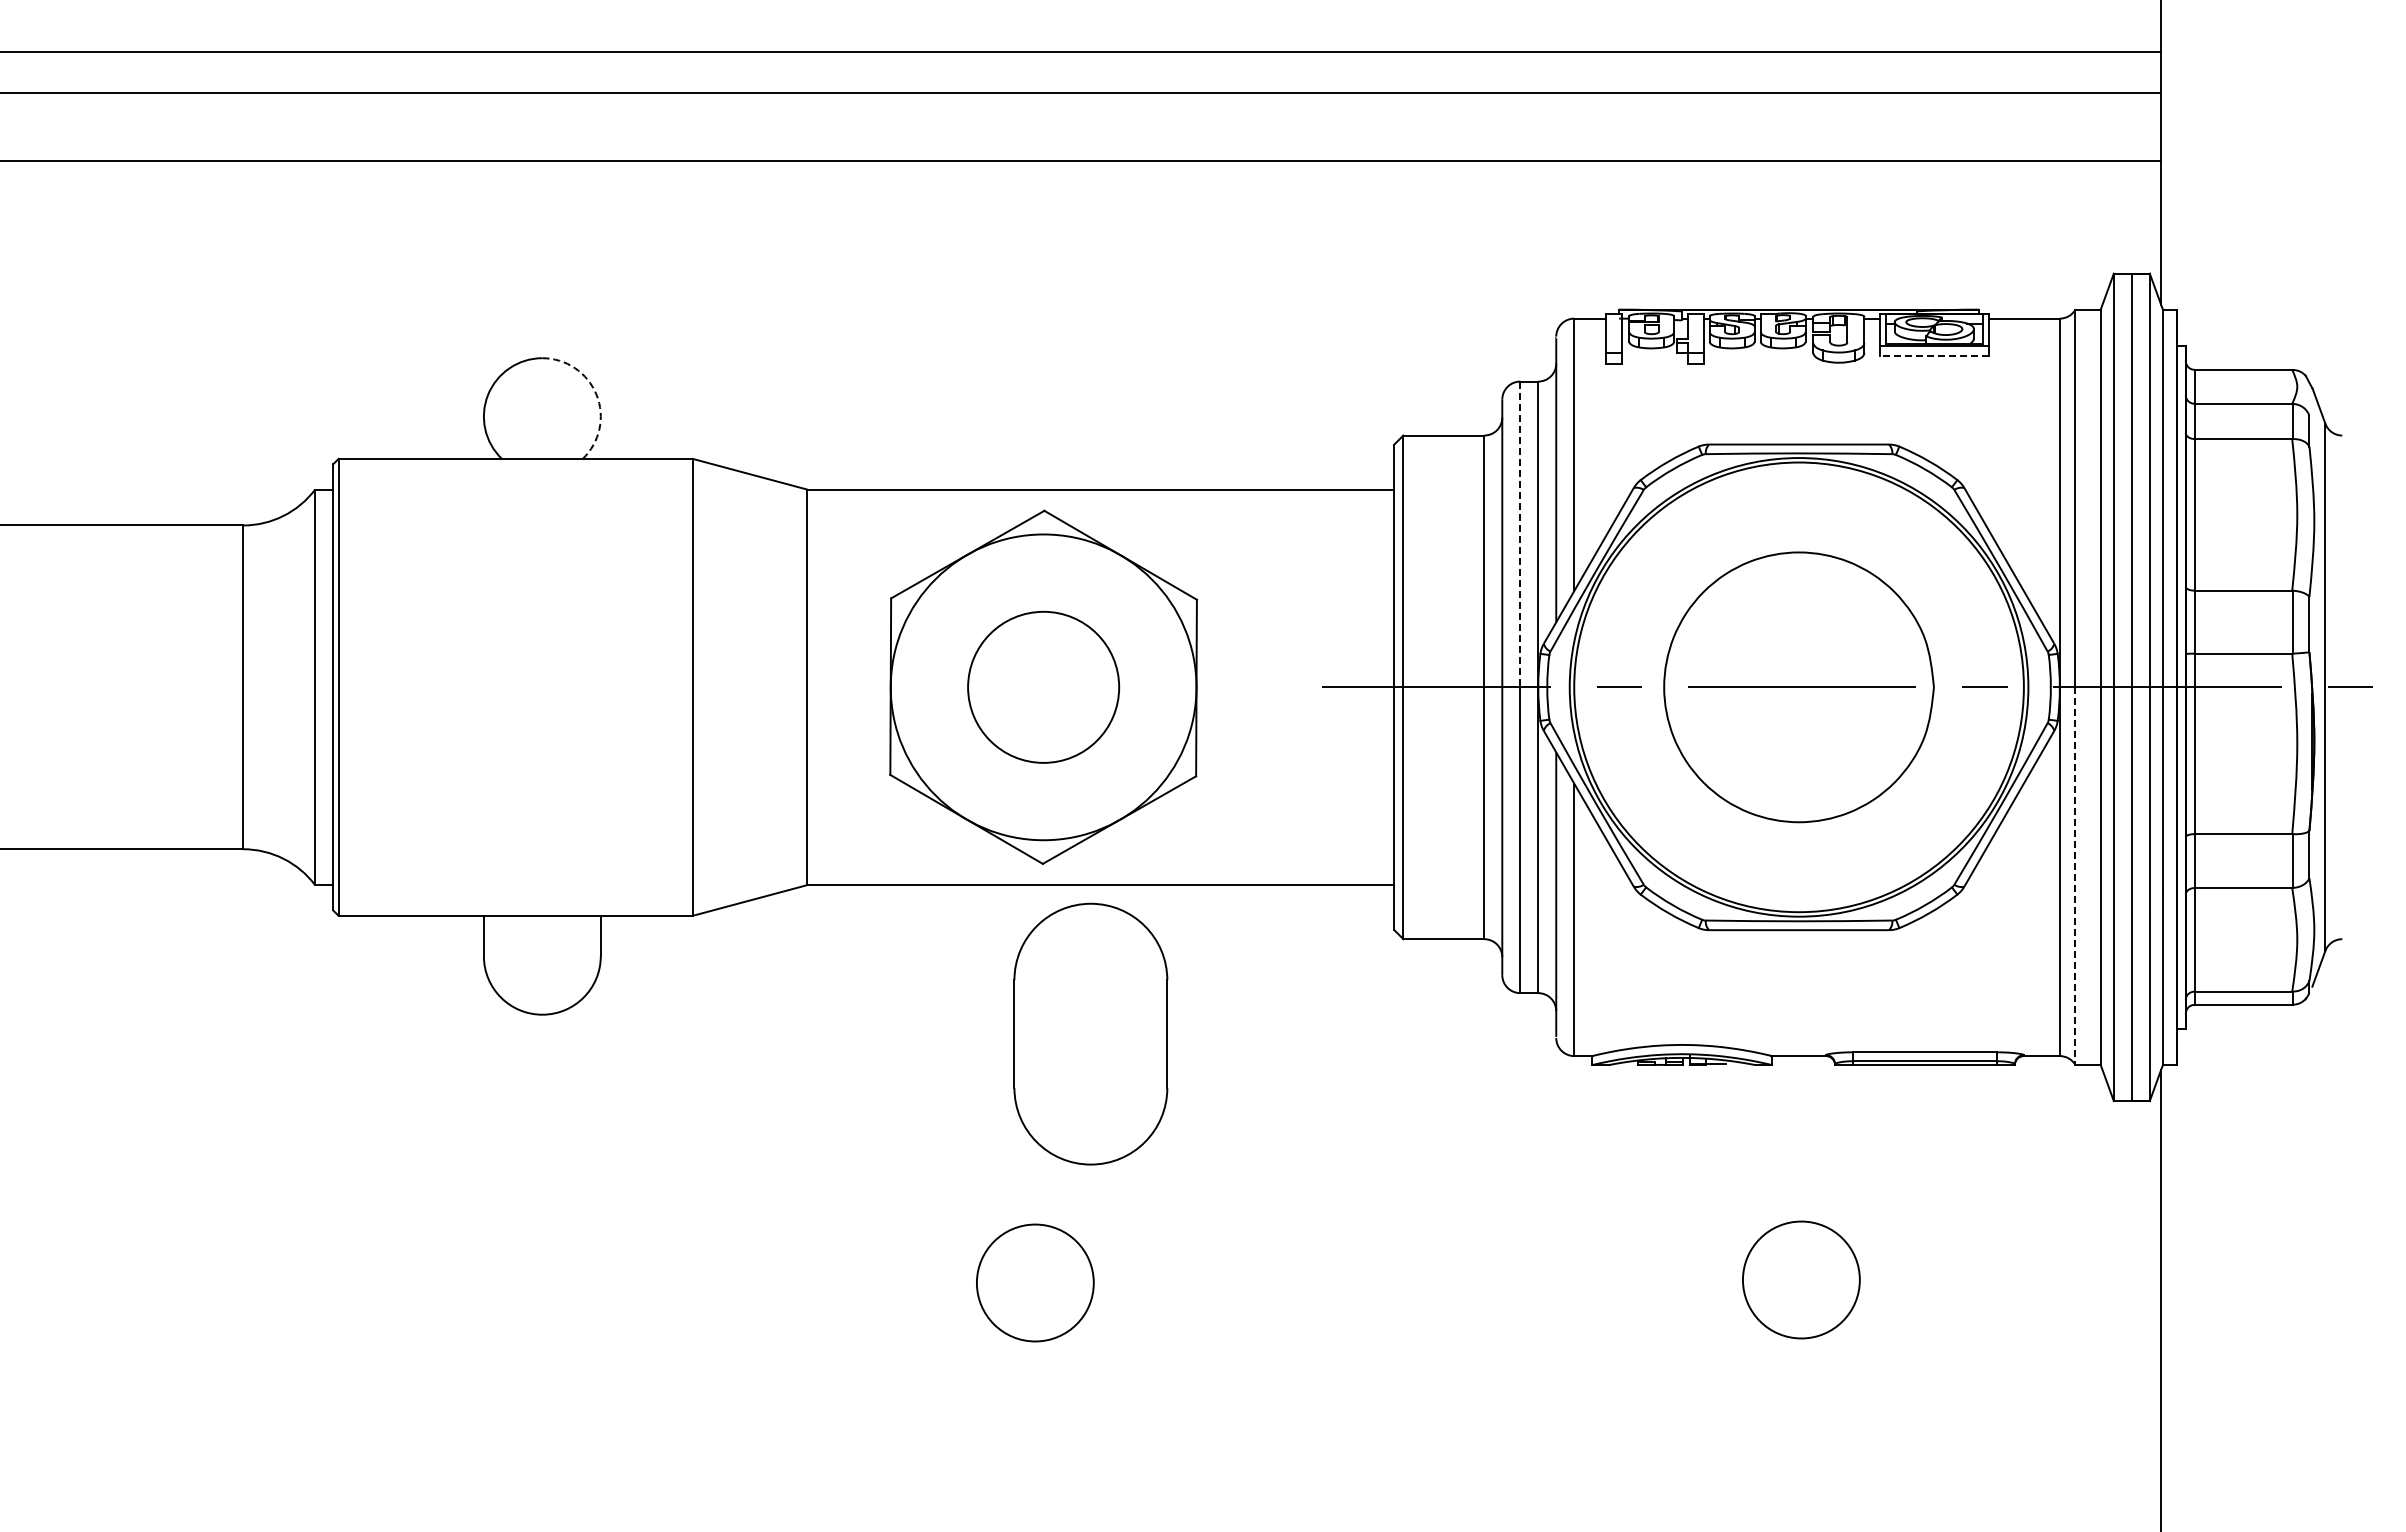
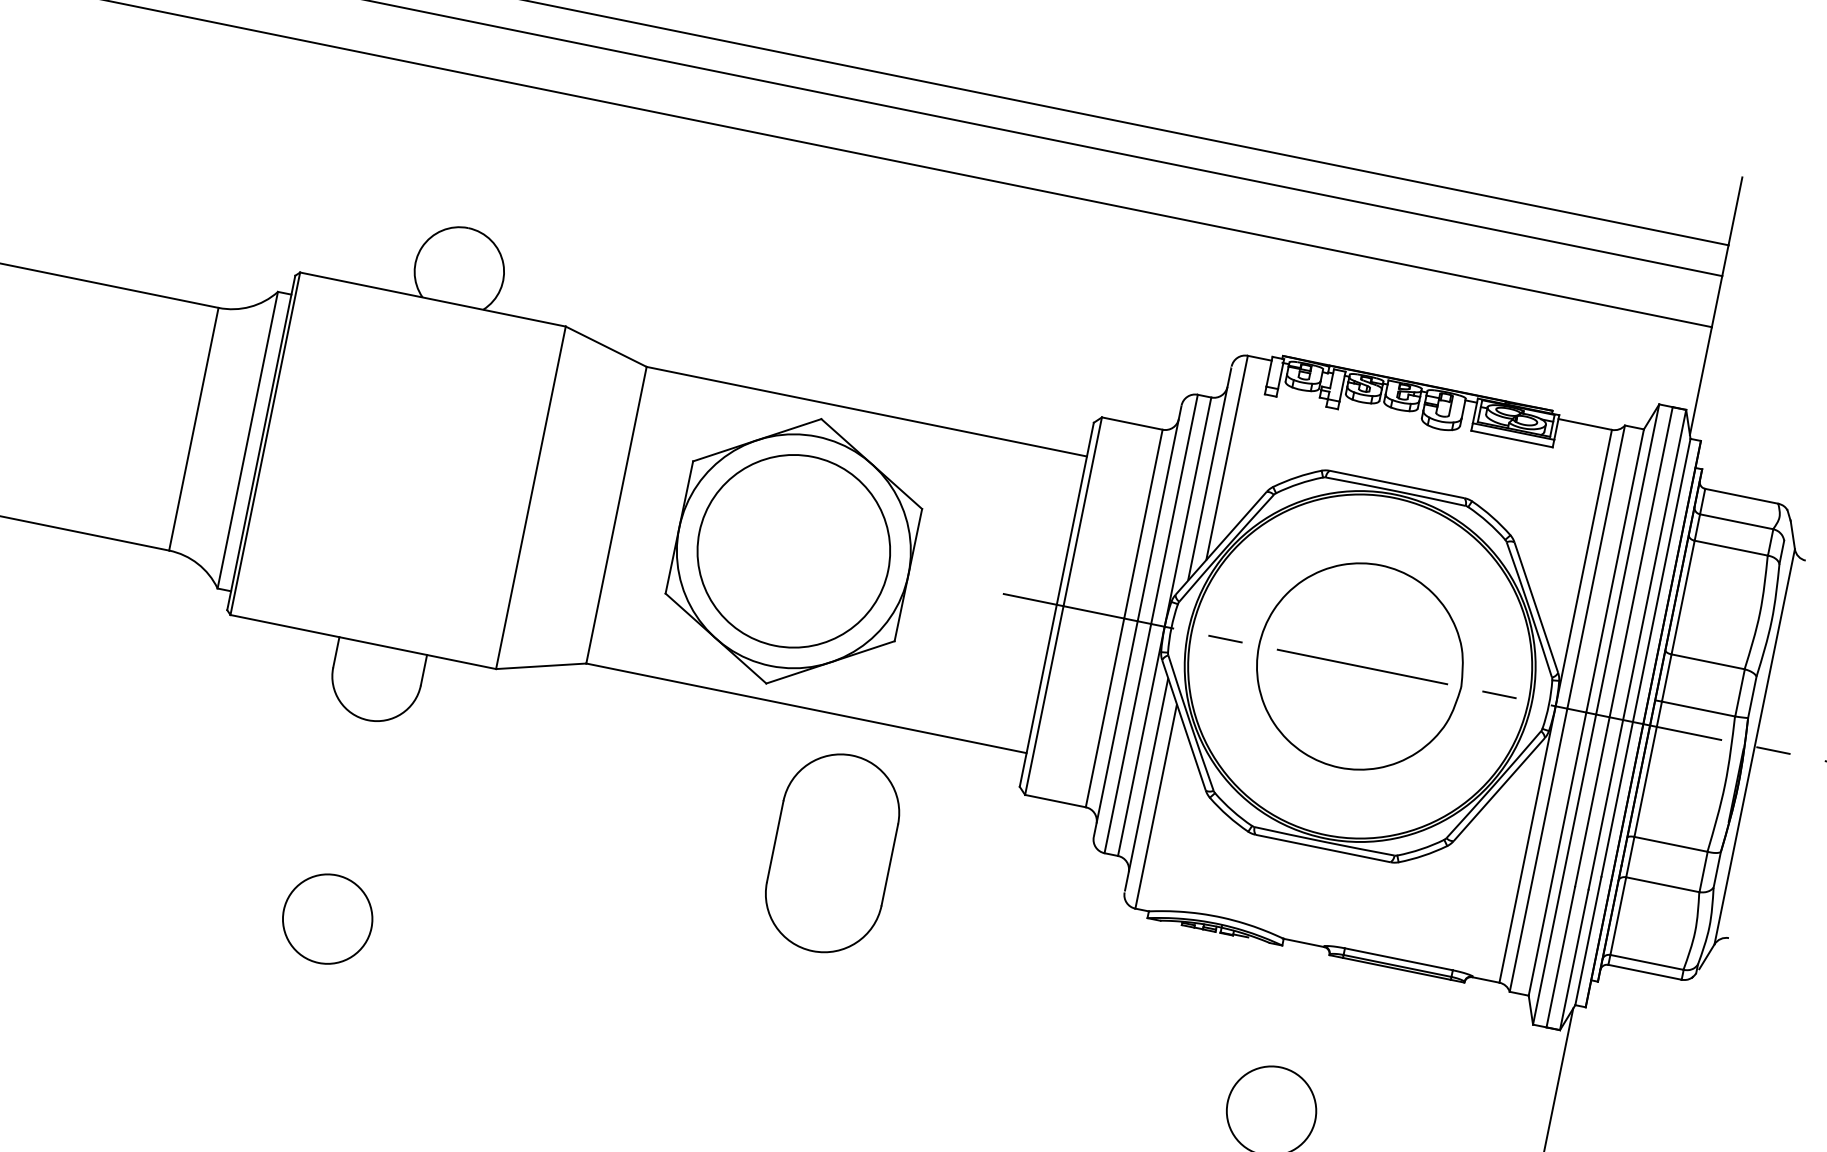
line: (1933, 356) -> (1511, 439), dashed -> solid
arc: (596, 394) -> (503, 263), dashed -> solid
line: (1520, 534) -> (1174, 509), dashed -> solid
circle: (1043, 687) -> (793, 551), size x1.67
line: (2075, 876) -> (1538, 850), dashed -> solid
part: (1090, 1033) -> (832, 852), moved
circle: (1035, 1282) -> (327, 918), moved

